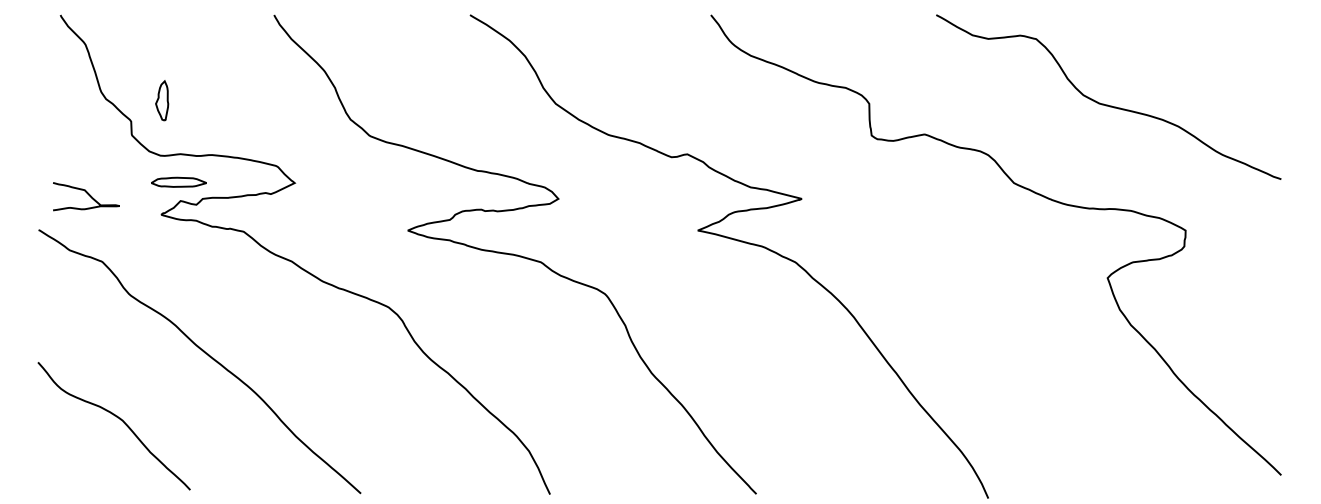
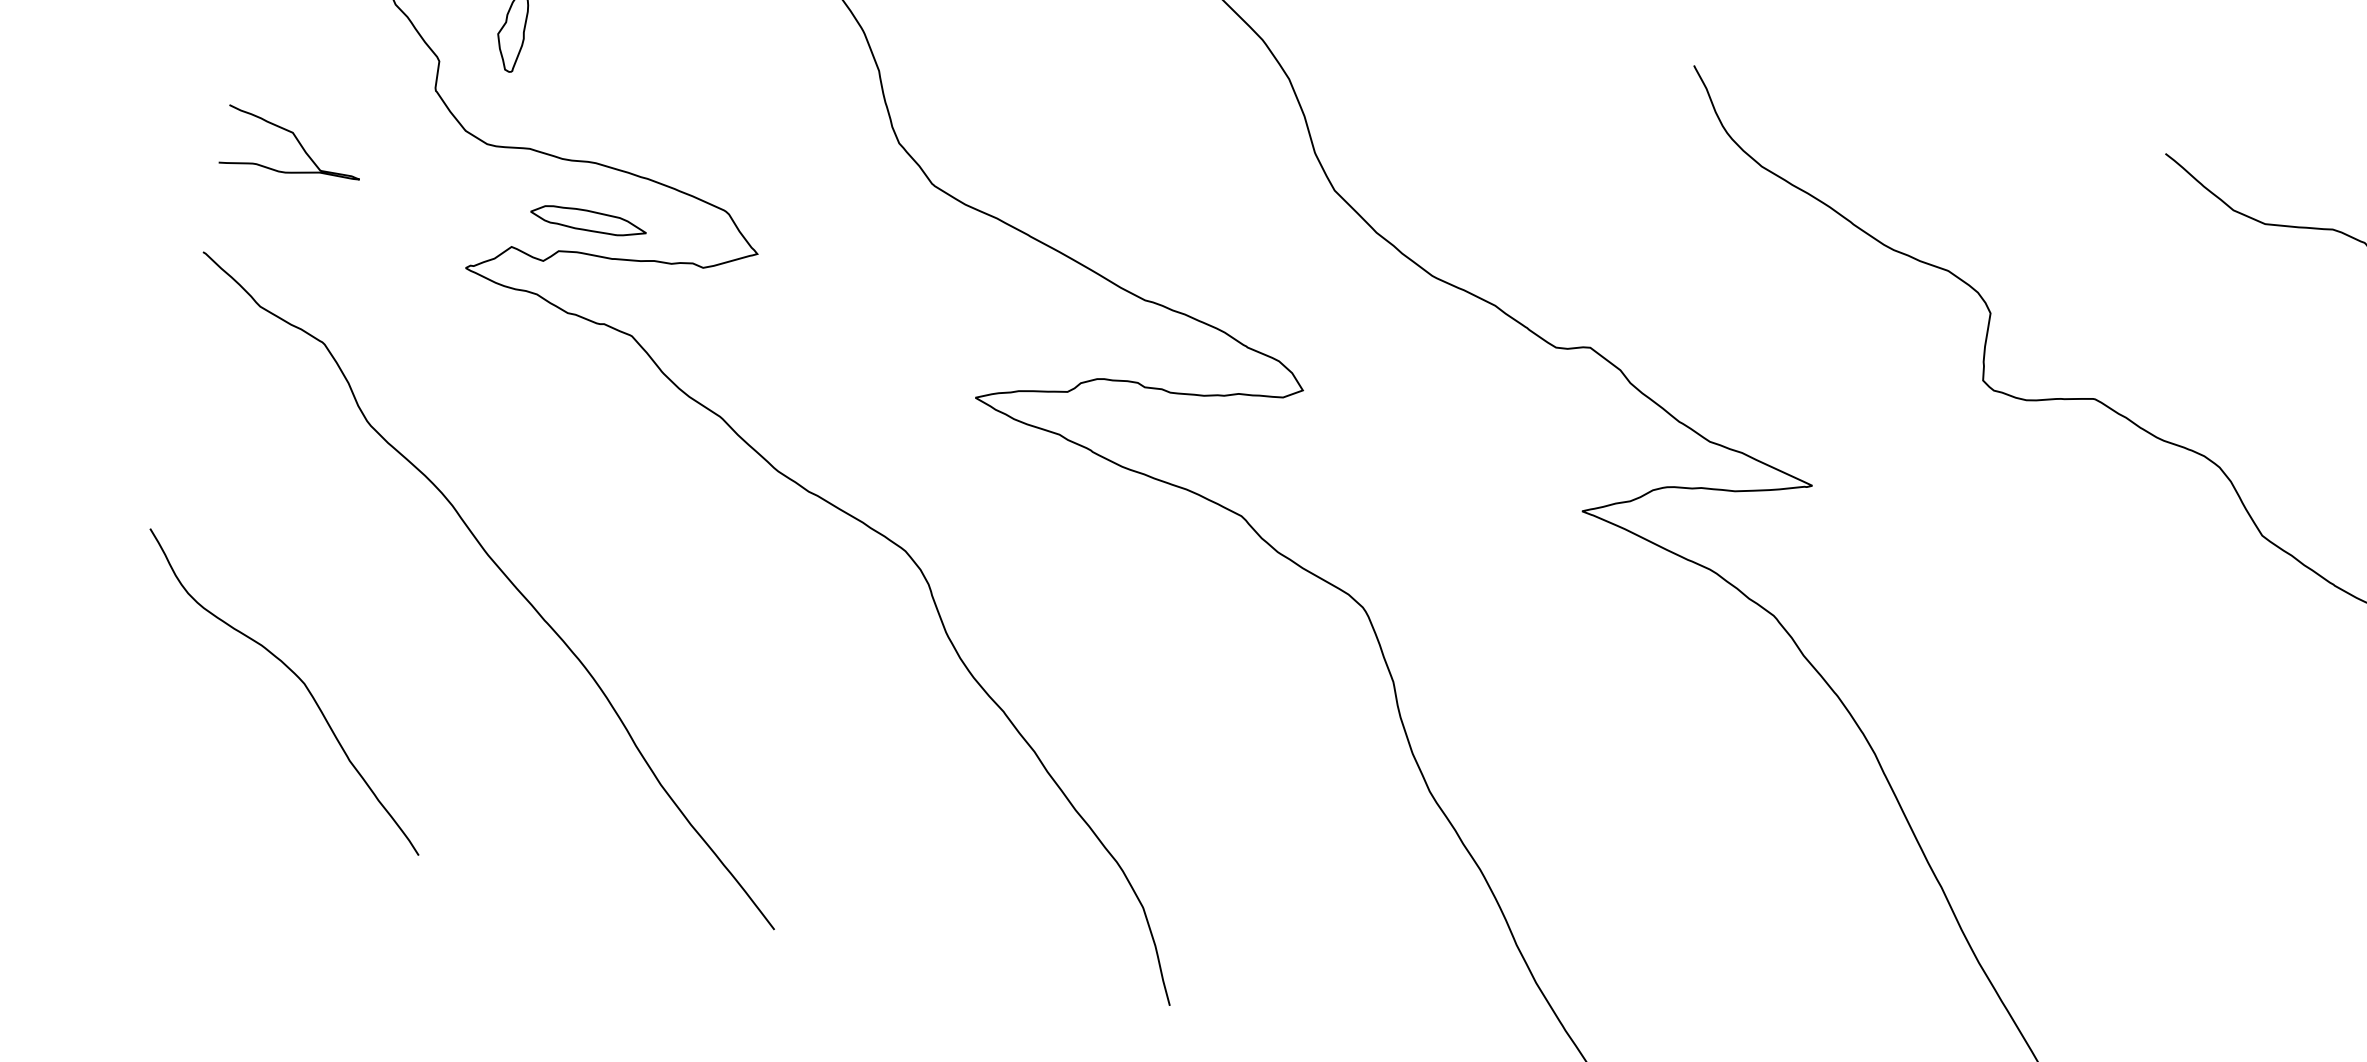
part: (178, 181) -> (588, 218), moved
curve: (87, 194) -> (296, 142), moved

